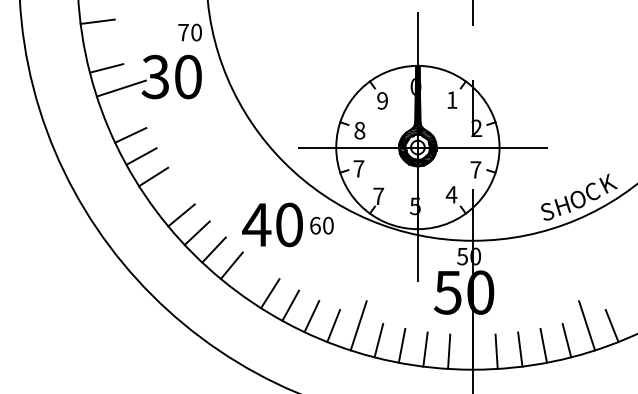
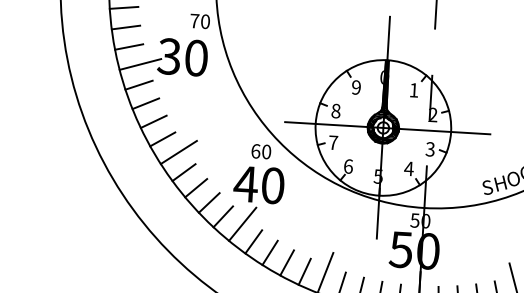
line: (101, 45) -> (126, 27), added
line: (121, 113) -> (139, 85), added
text: (475, 169) -> (430, 149), 7 -> 3
line: (173, 191) -> (178, 152), added
text: (378, 196) -> (348, 166), 7 -> 6
text: (321, 225) -> (260, 151), moved
line: (255, 273) -> (242, 224), added

